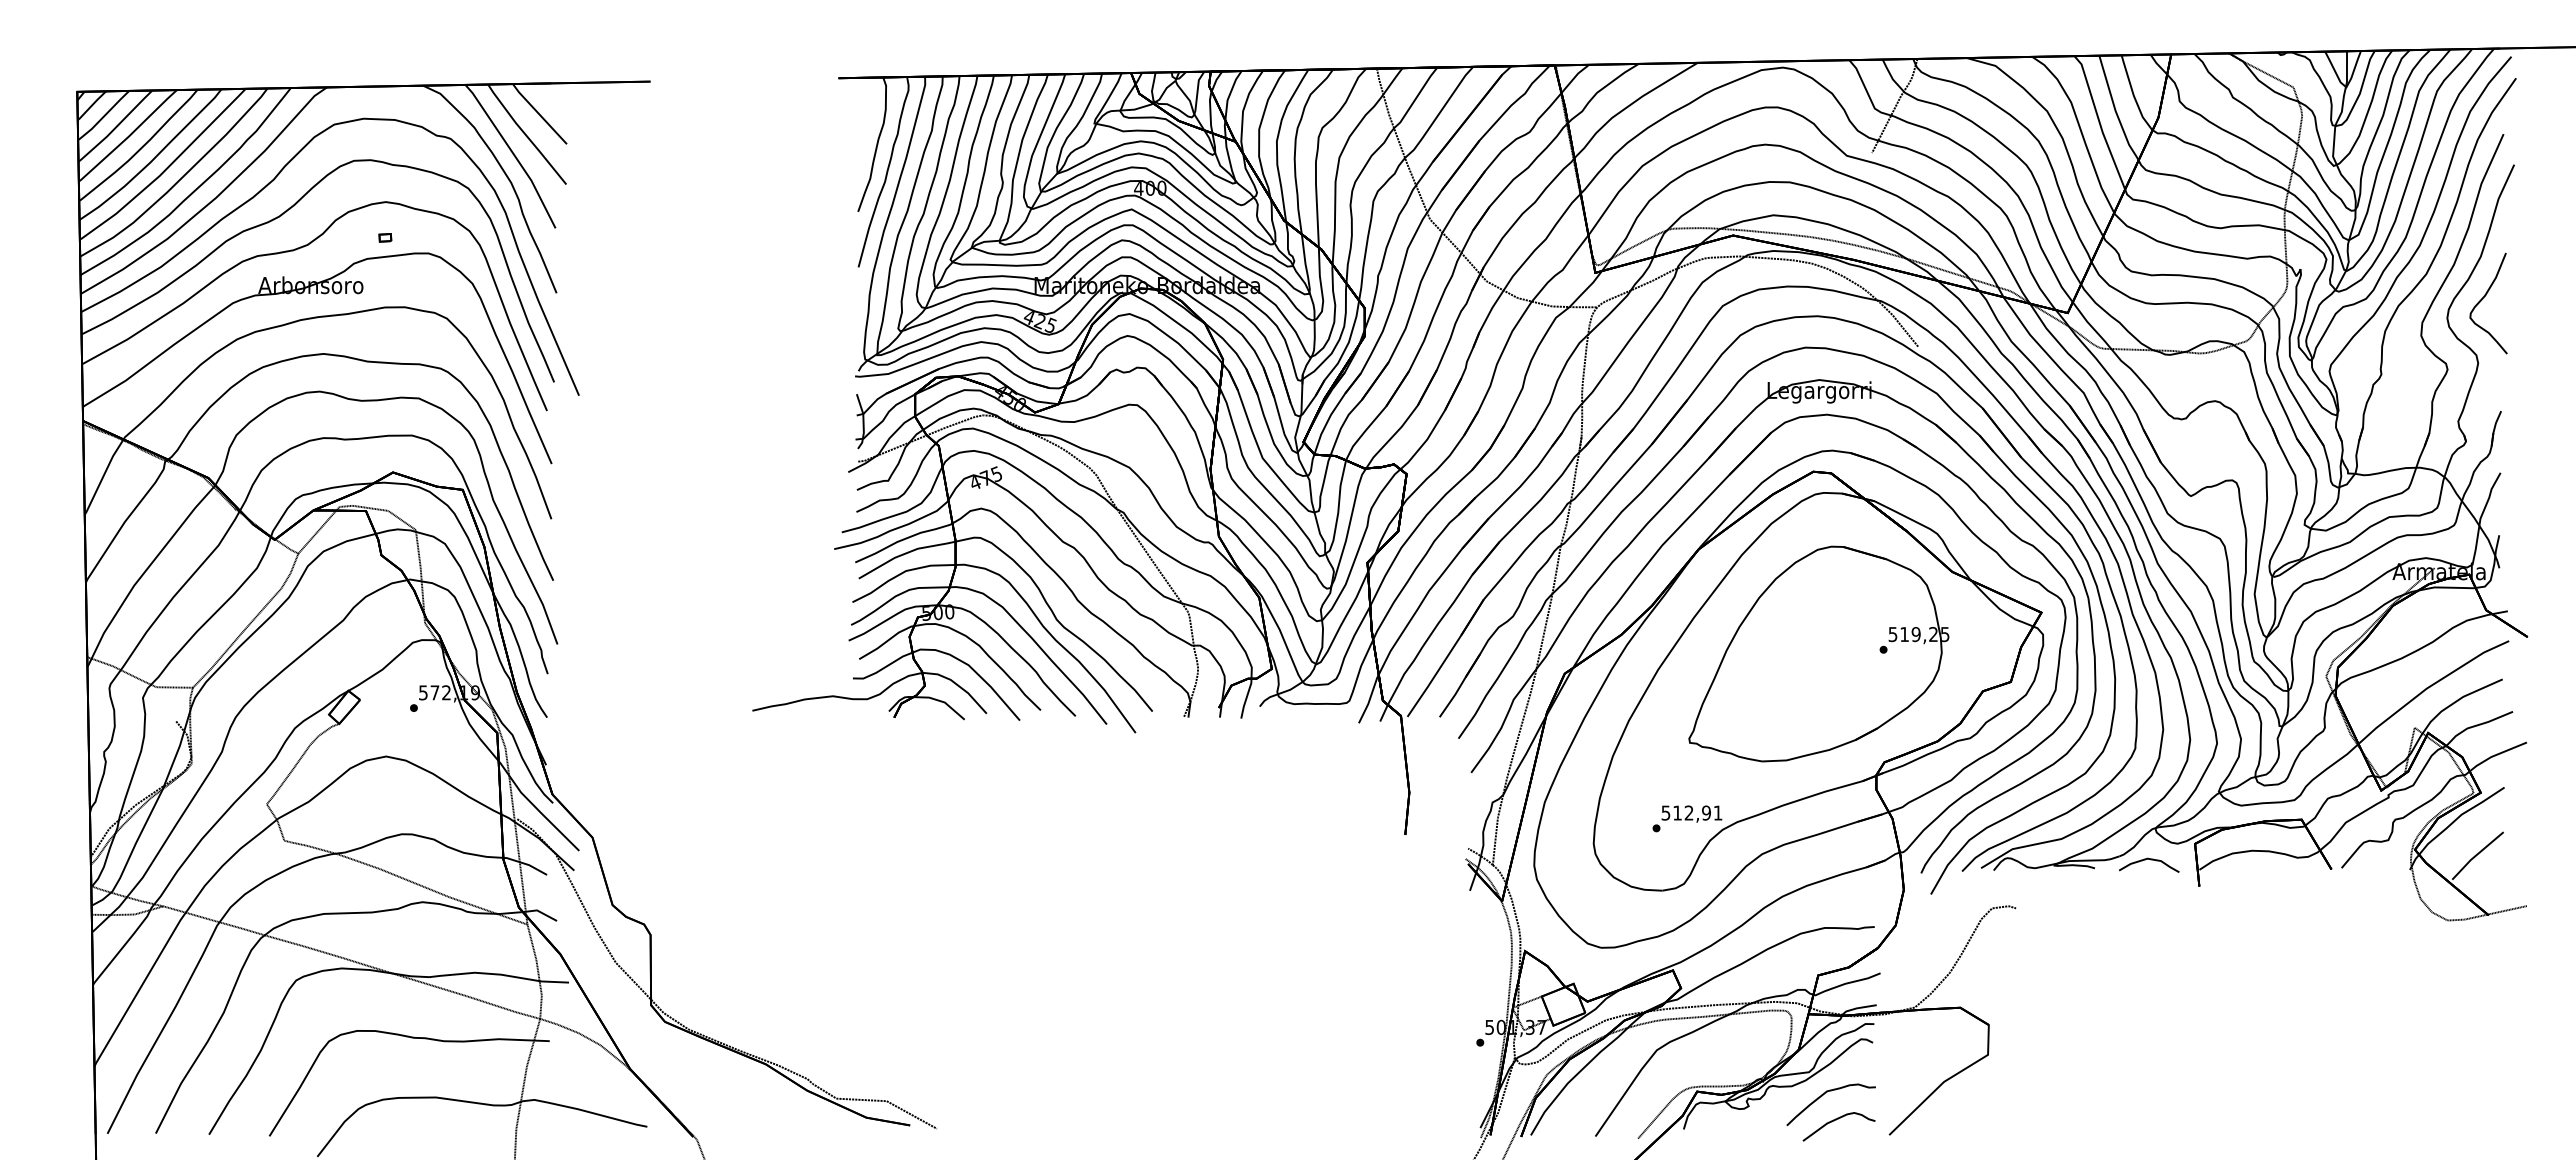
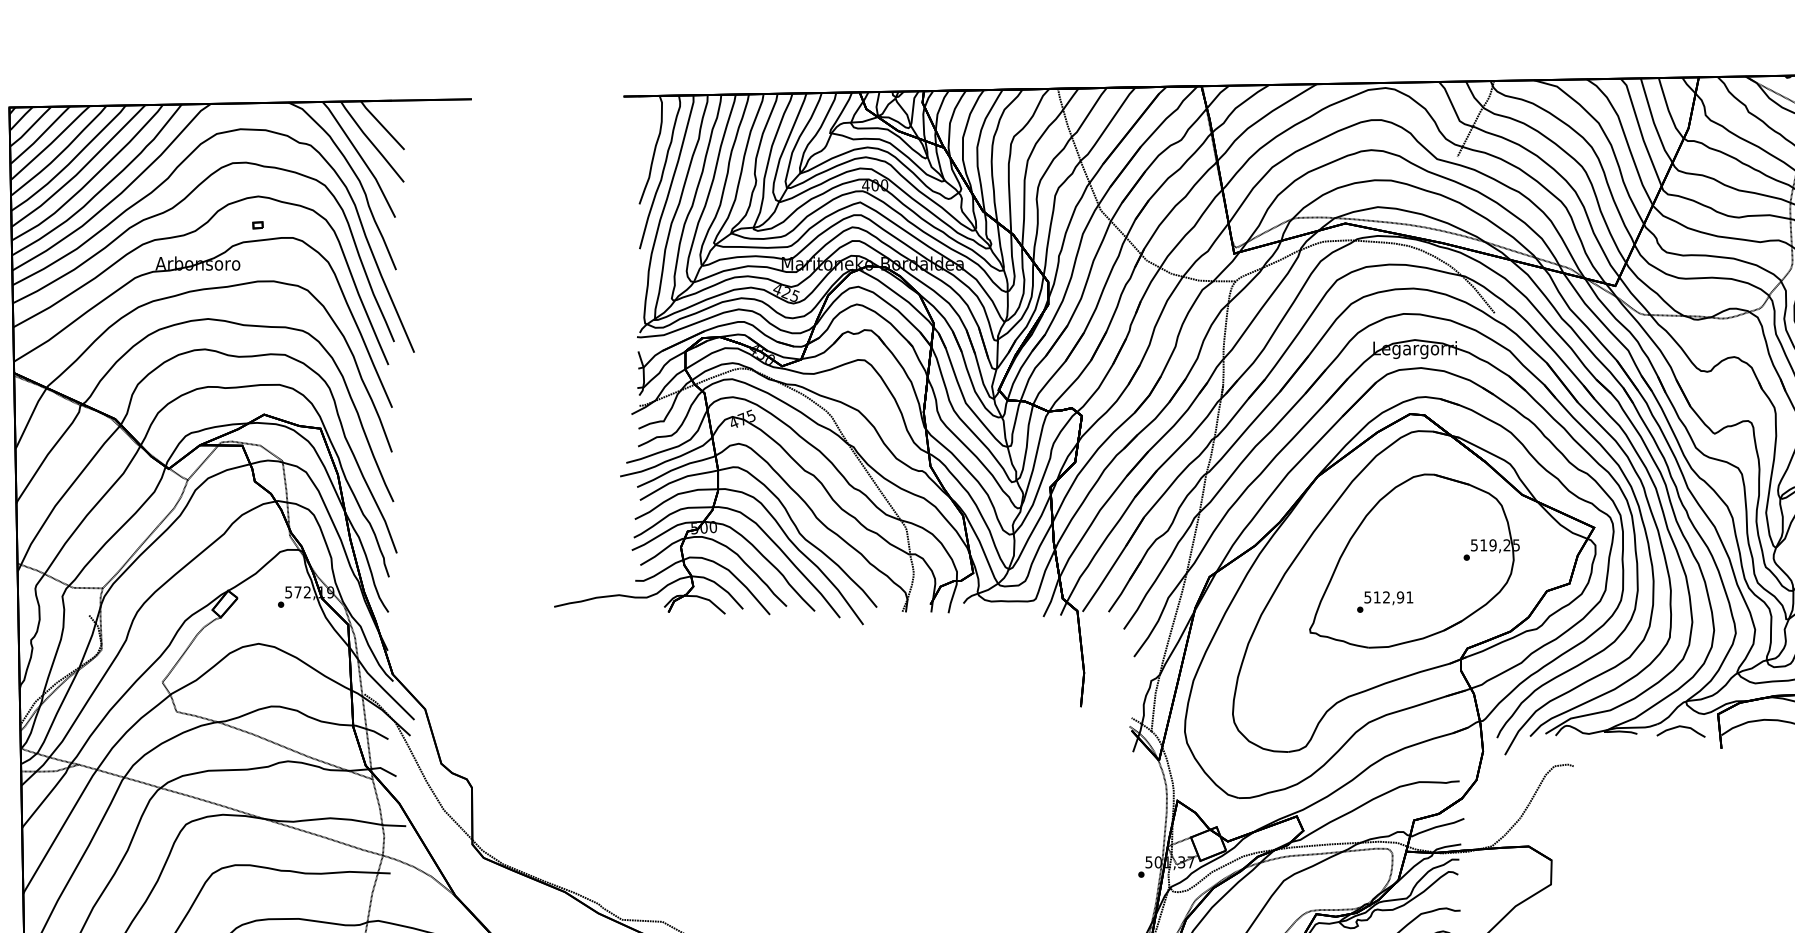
text: (1687, 818) -> (1385, 601), moved

